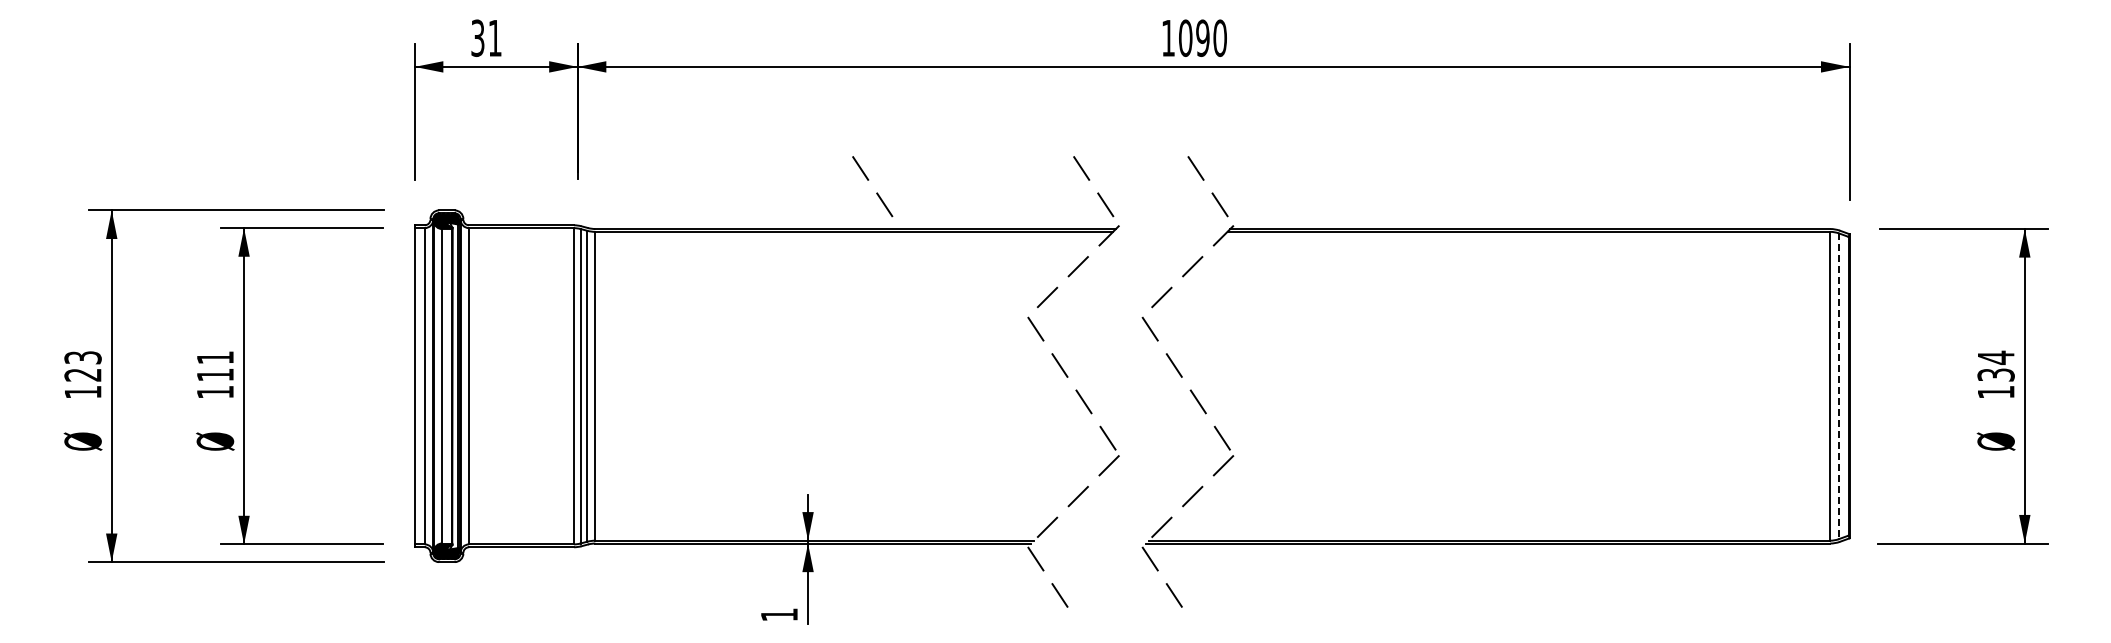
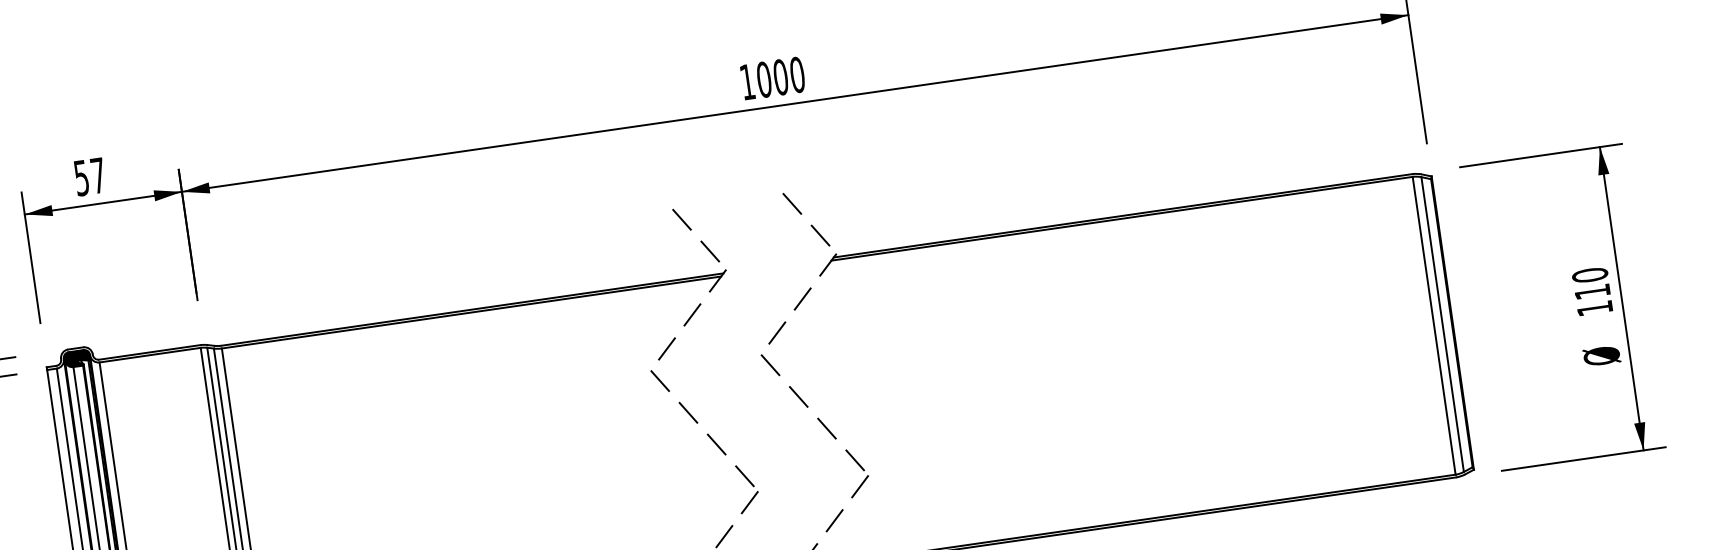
text: (486, 37) -> (89, 176), 31 -> 57
text: (1202, 38) -> (780, 77), 1090 -> 1000
line: (869, 180) -> (479, 260), removed
text: (1995, 365) -> (1590, 282), 134 -> 110
line: (1839, 386) -> (1443, 324), dashed -> solid

